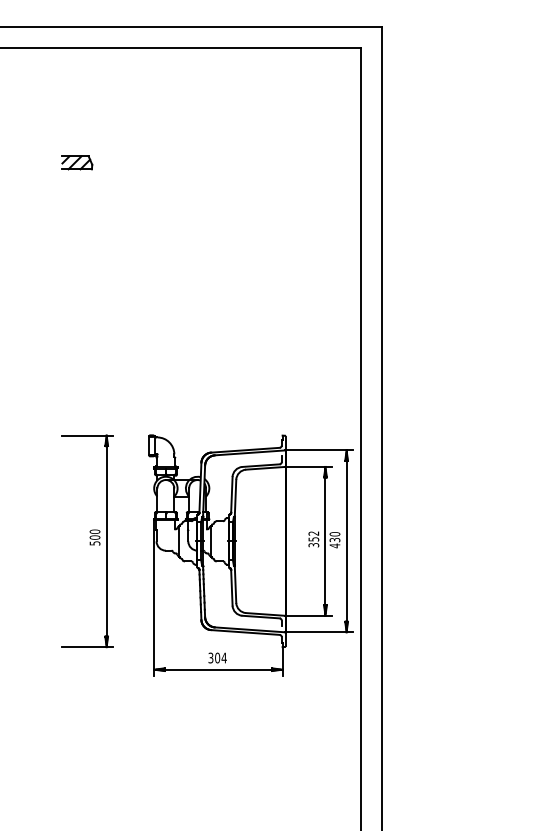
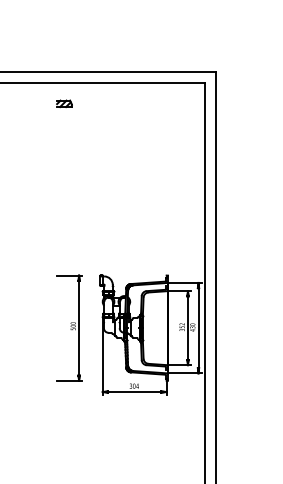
part: (77, 162) -> (64, 103), moved

